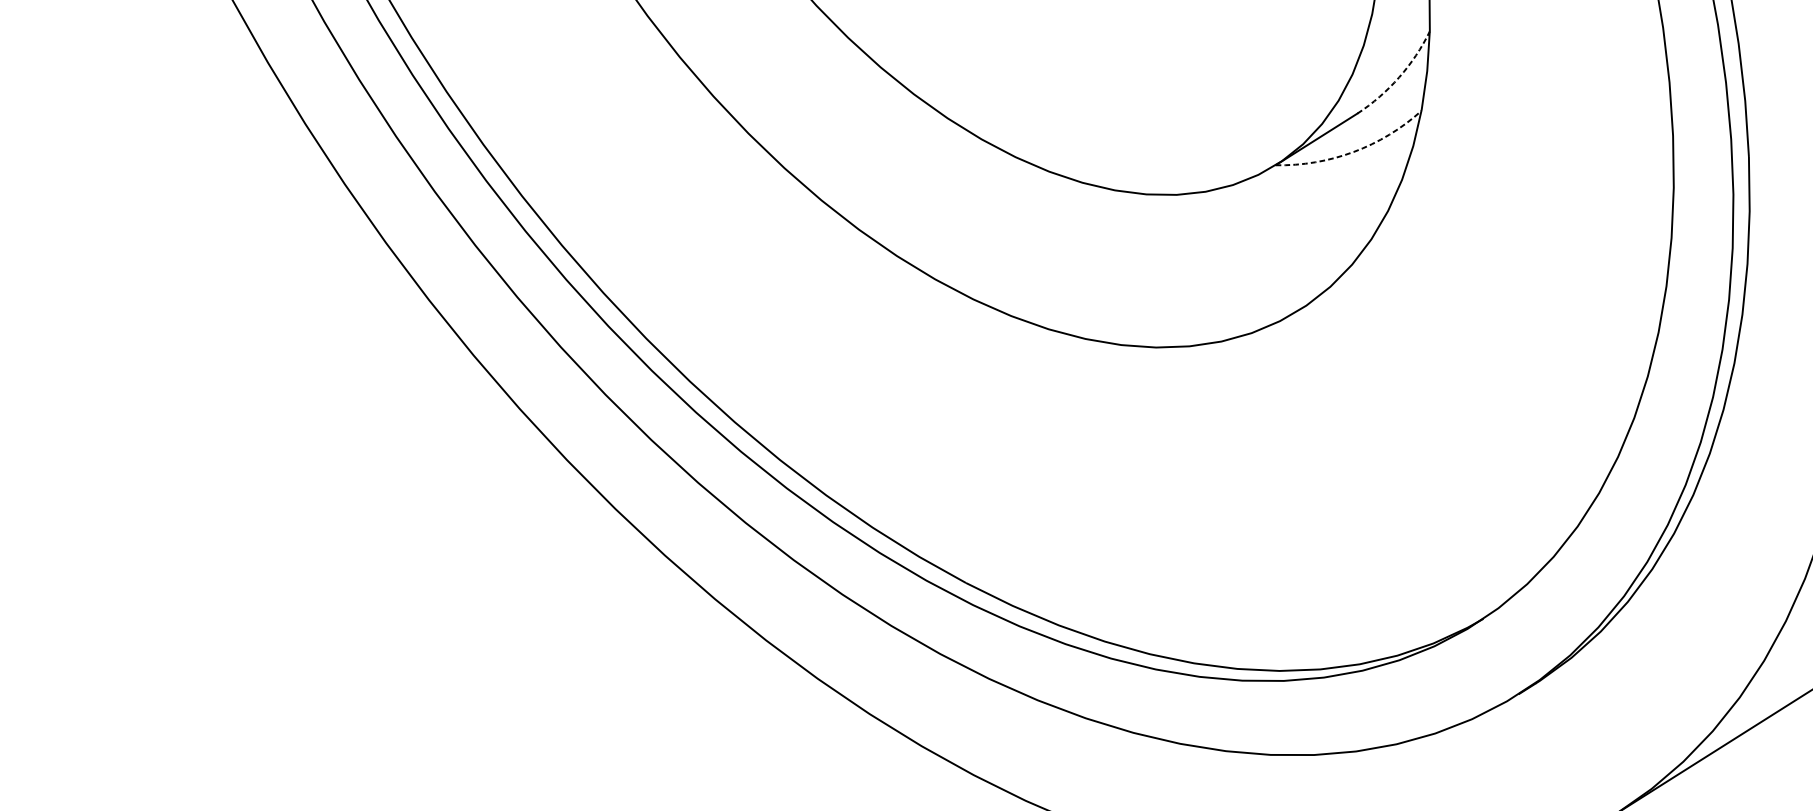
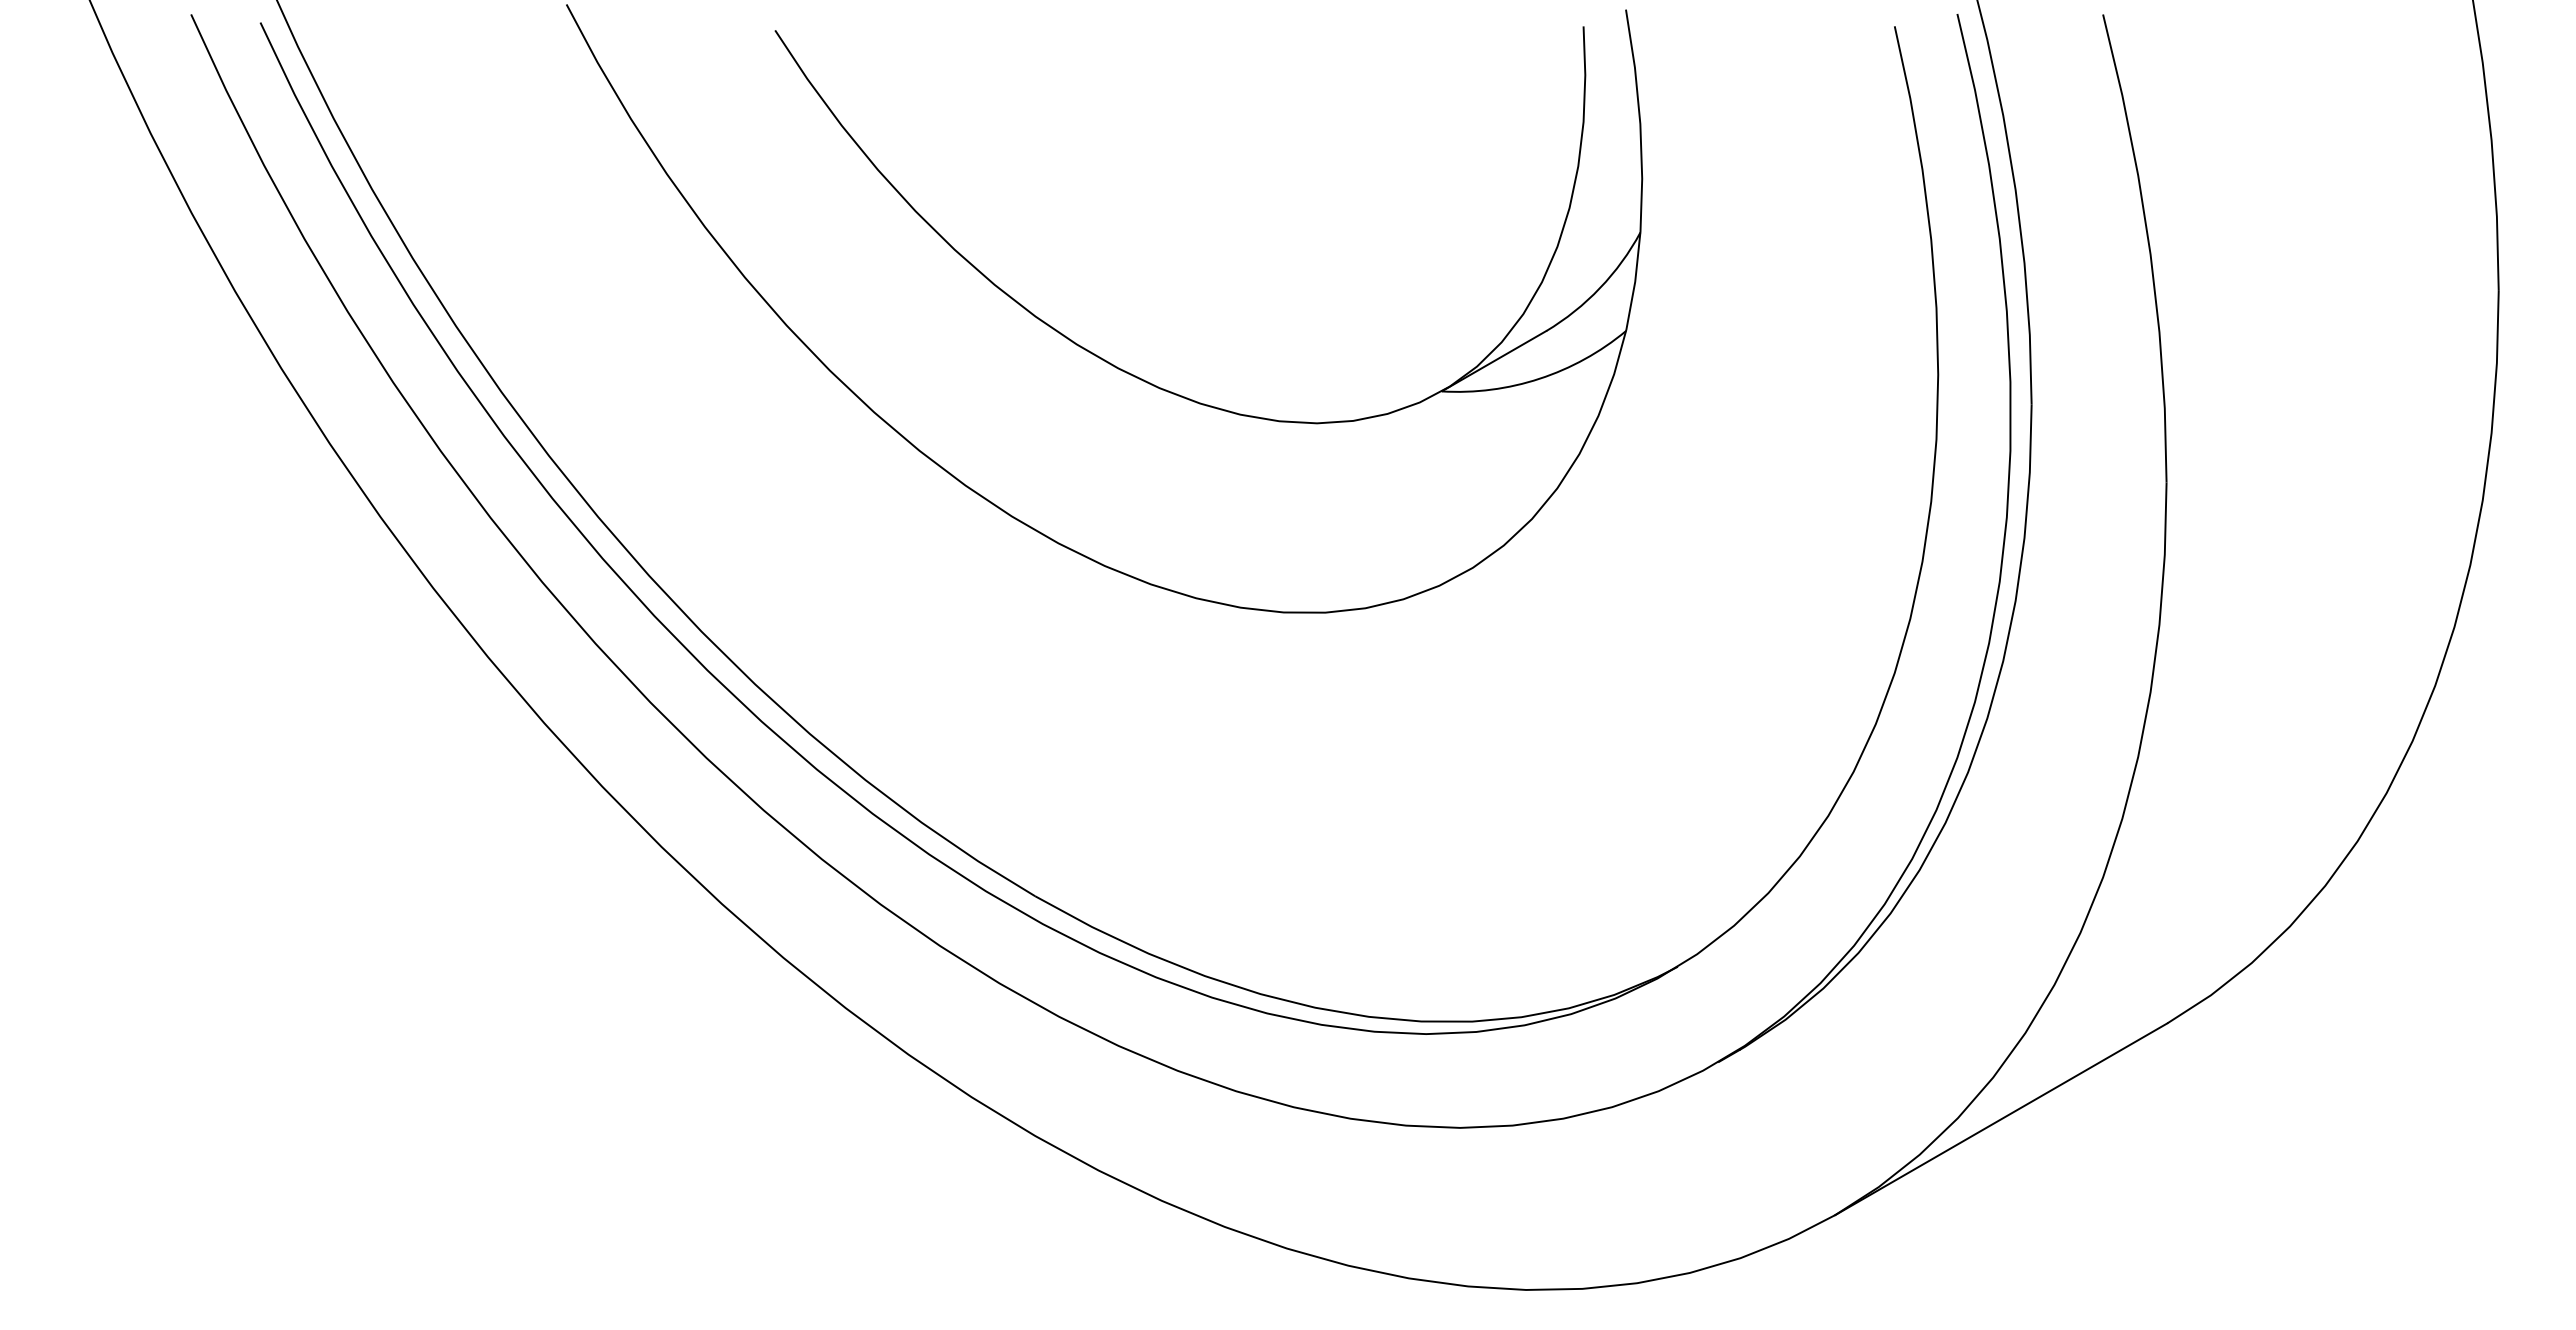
arc: (1398, 77) -> (1599, 288), dashed -> solid
arc: (1353, 151) -> (1539, 378), dashed -> solid

